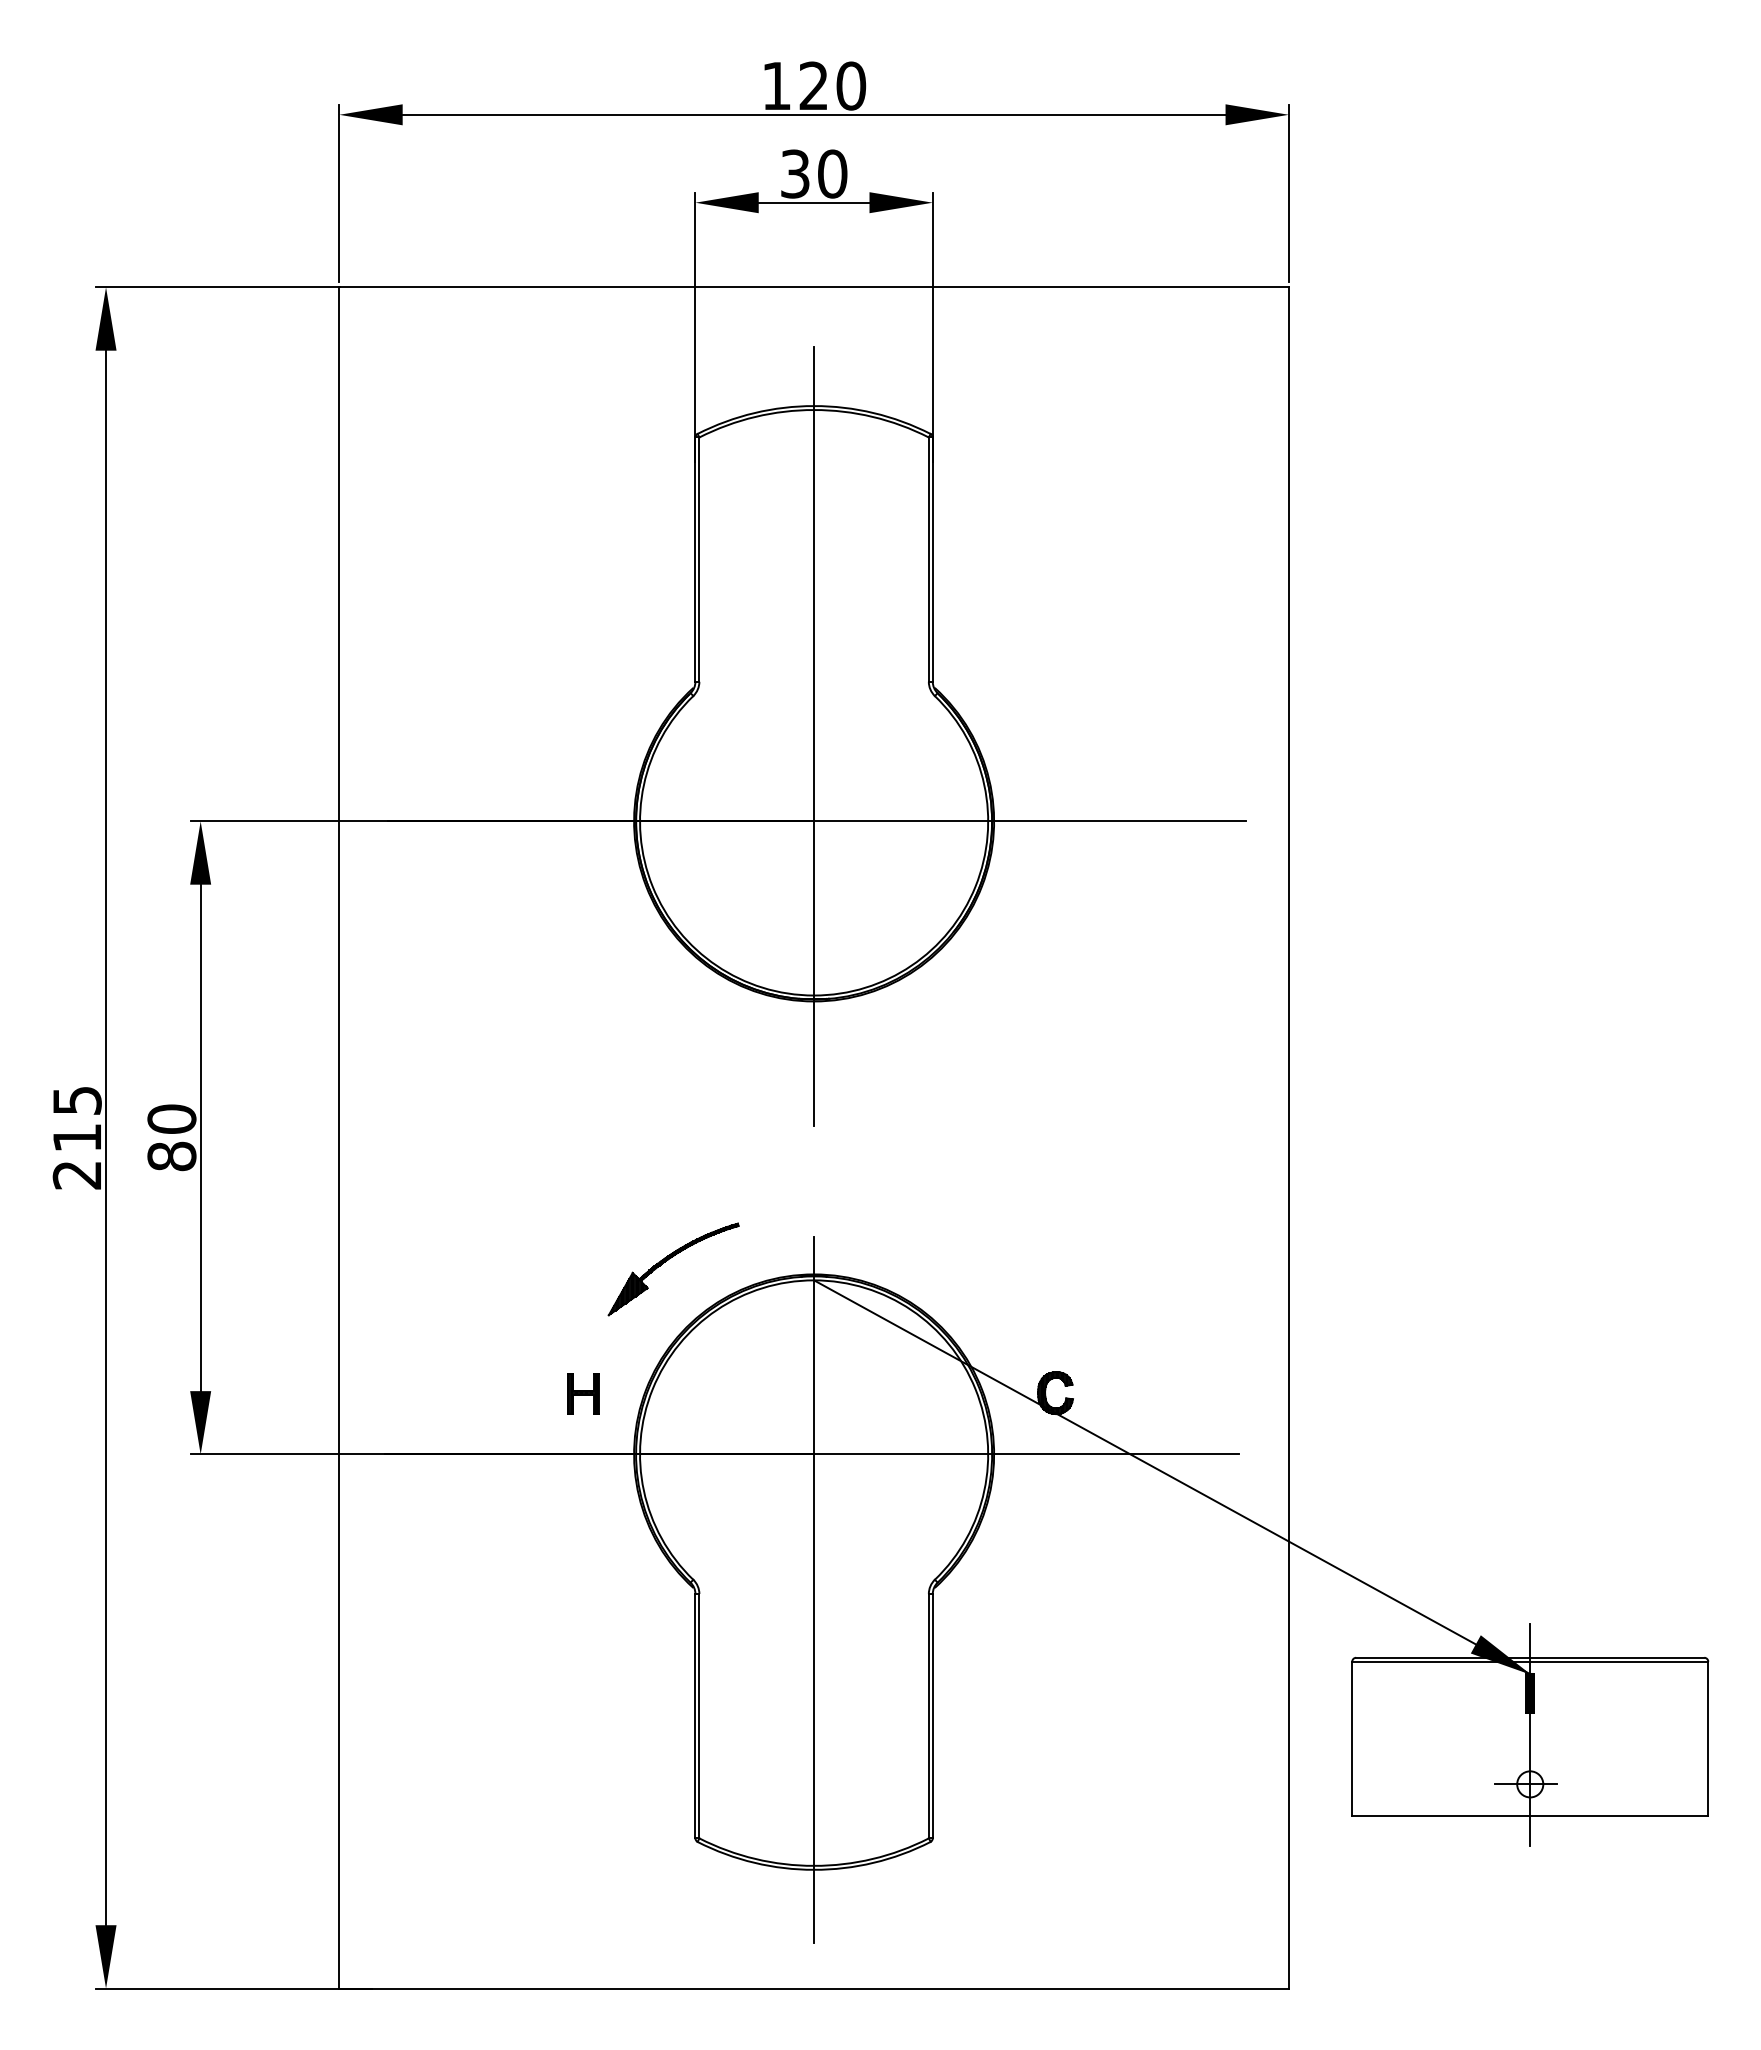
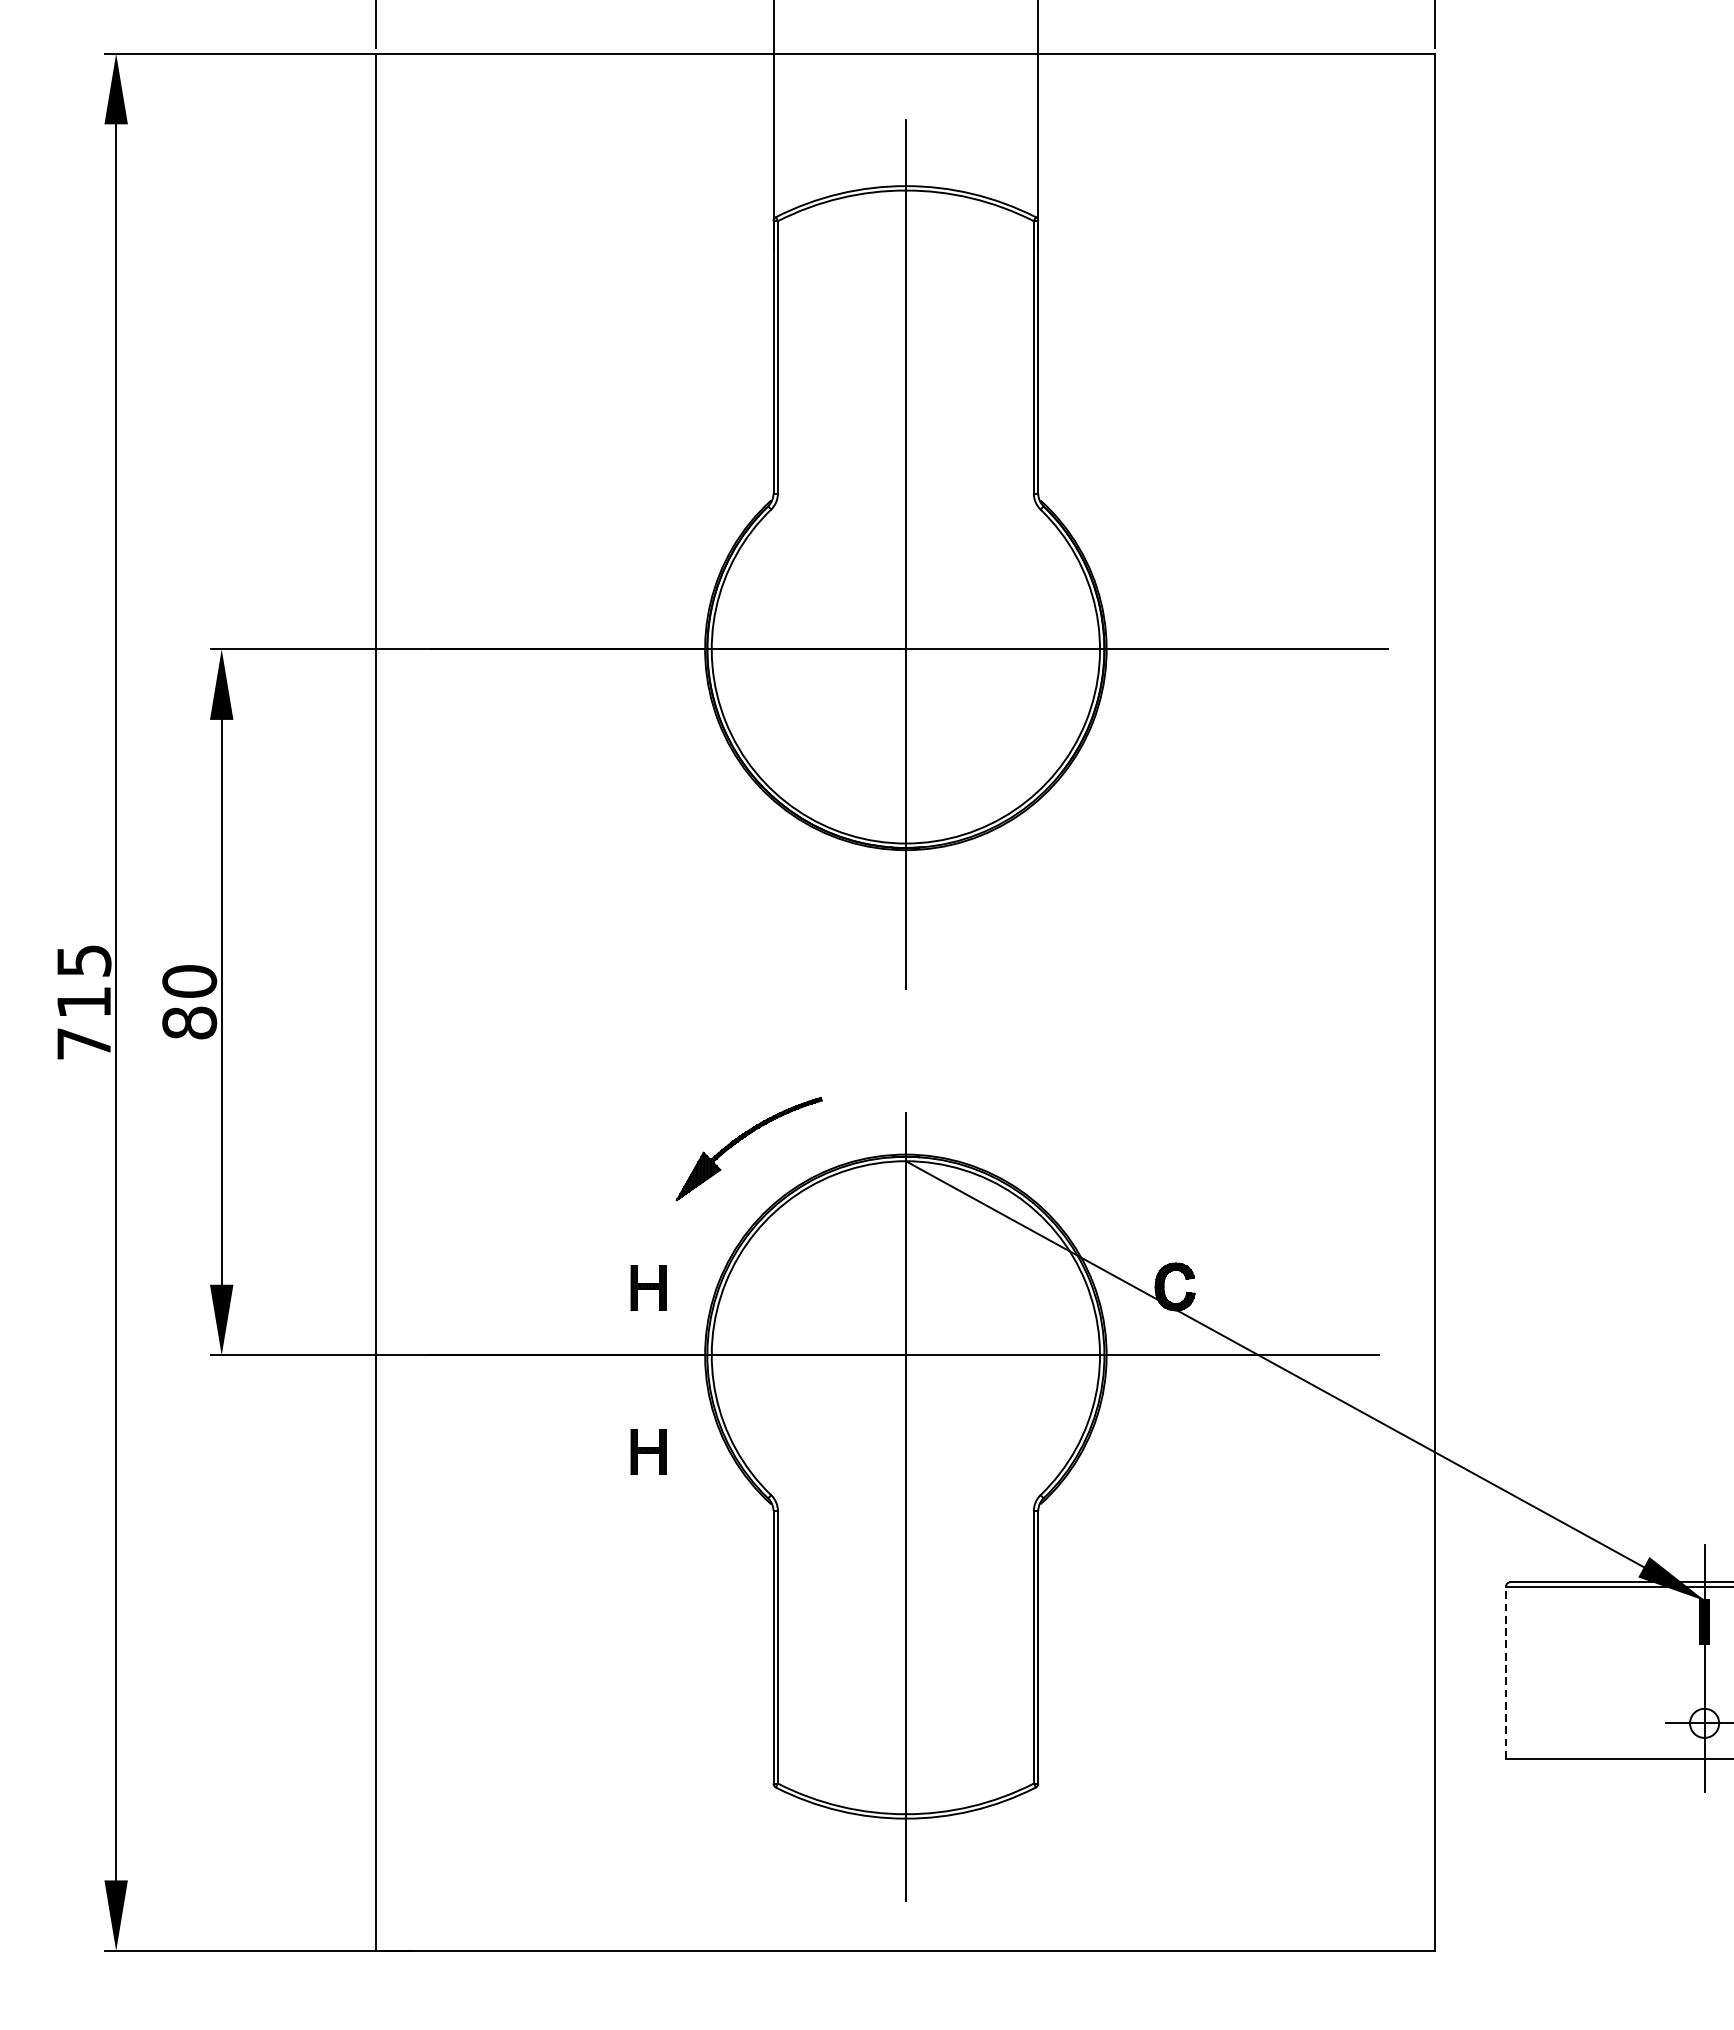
text: (76, 1175) -> (83, 1044), 215 -> 715
part: (583, 1540) -> (648, 1451), added
line: (1352, 1738) -> (1506, 1672), solid -> dashed

